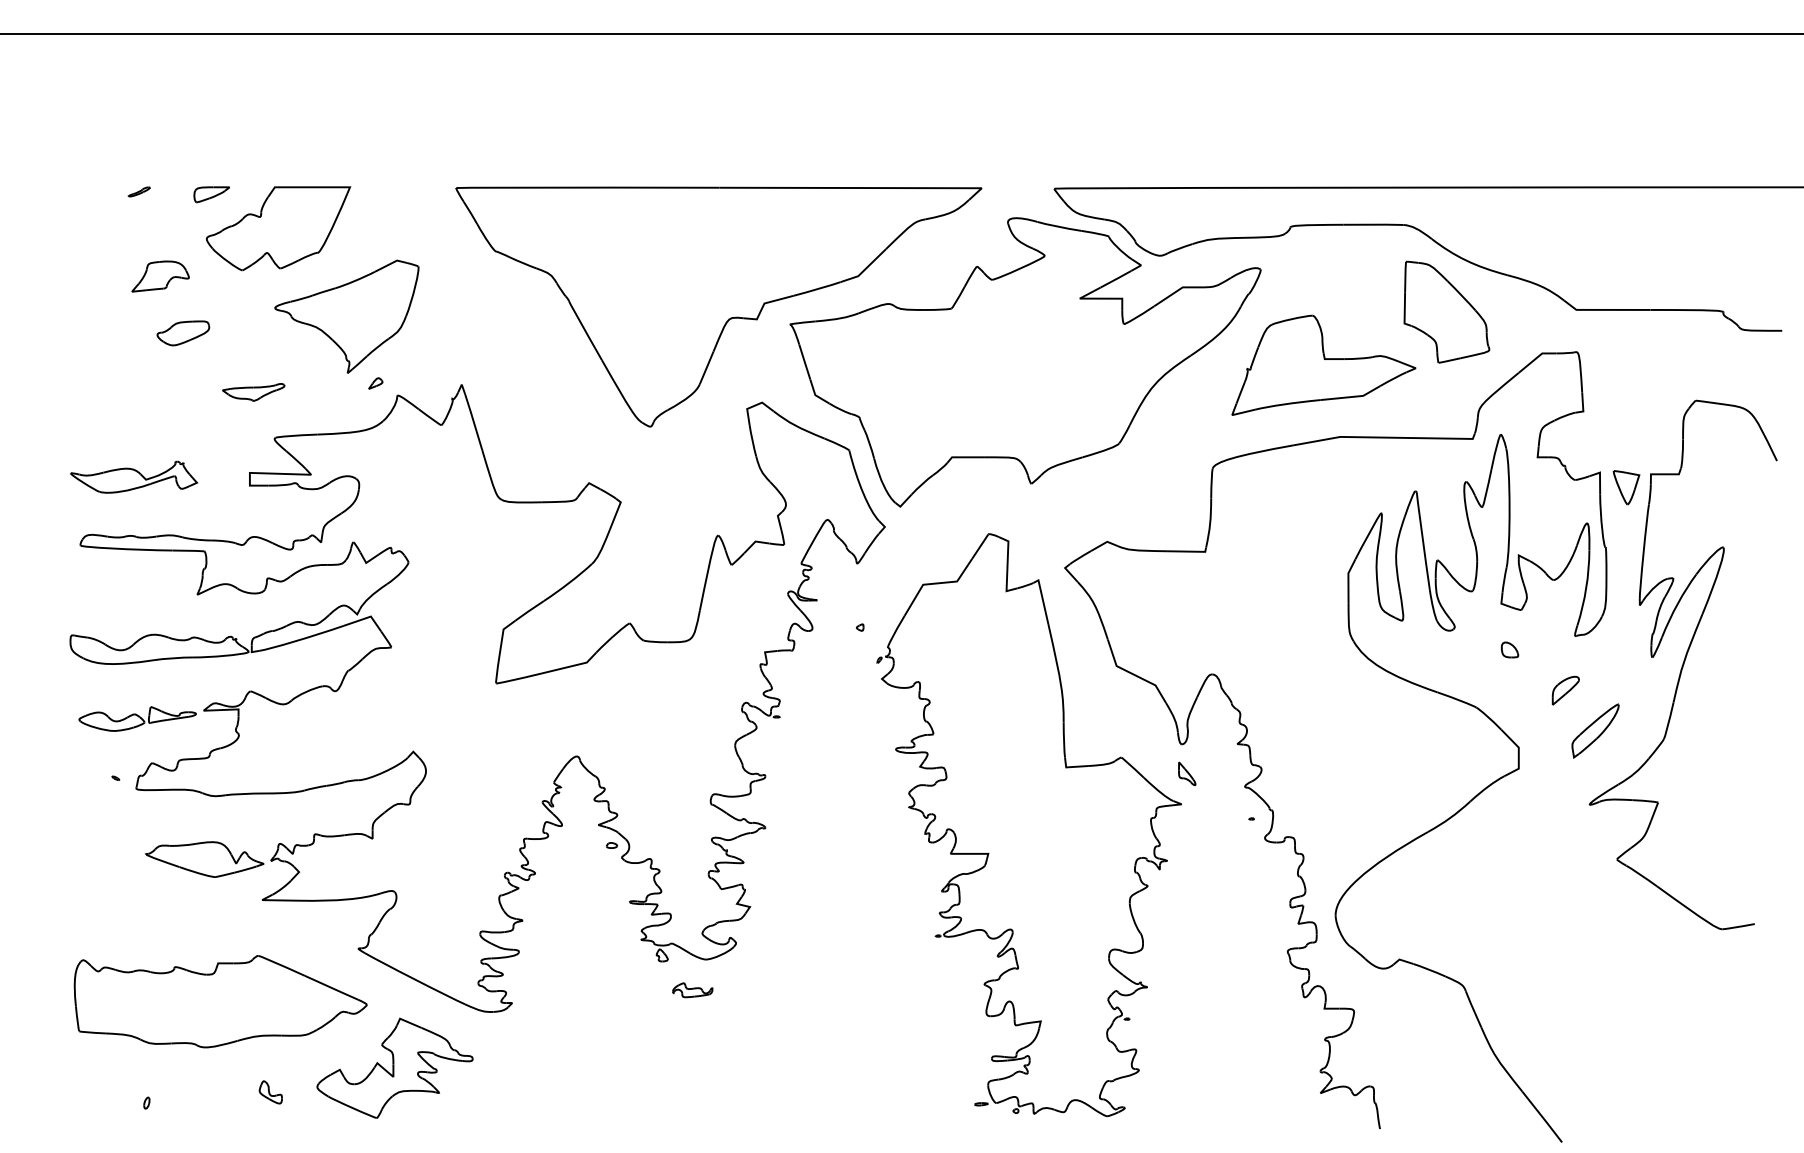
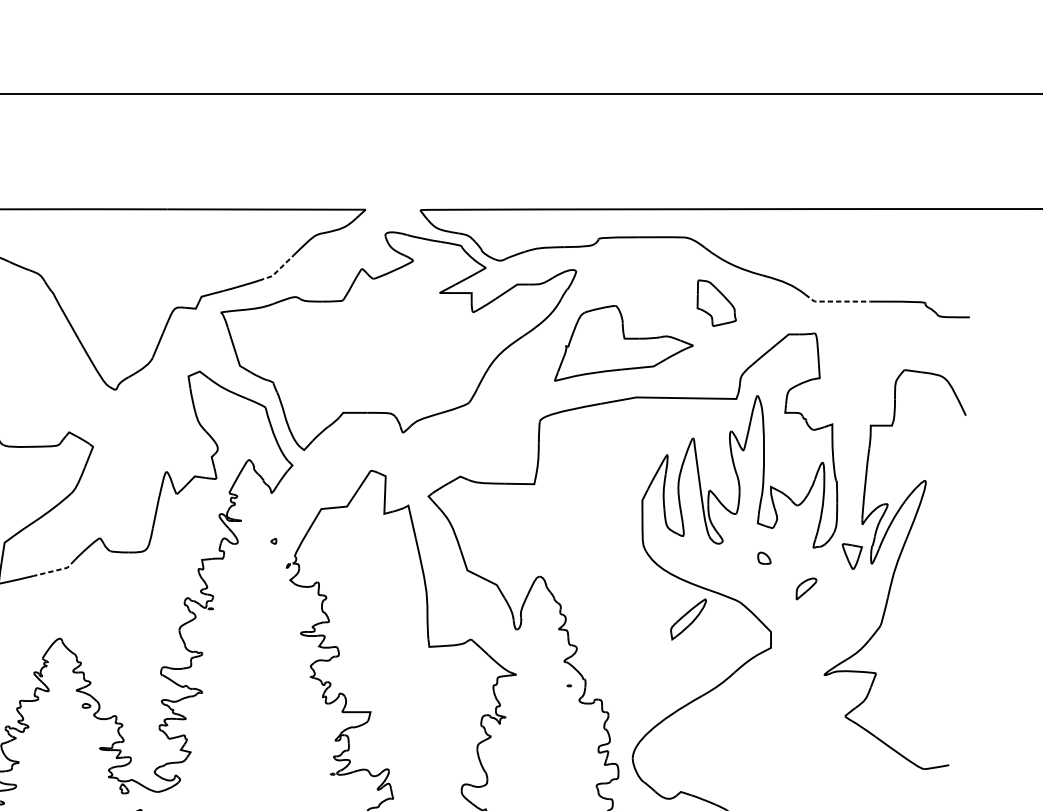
line: (865, 269) -> (277, 271), solid -> dashed
line: (1605, 309) -> (836, 301), solid -> dashed
part: (1446, 311) -> (716, 302), size x0.6
part: (1626, 487) -> (852, 556), moved
line: (571, 666) -> (55, 570), solid -> dashed
part: (1595, 730) -> (688, 619), moved
part: (1187, 773) -> (520, 651), removed

